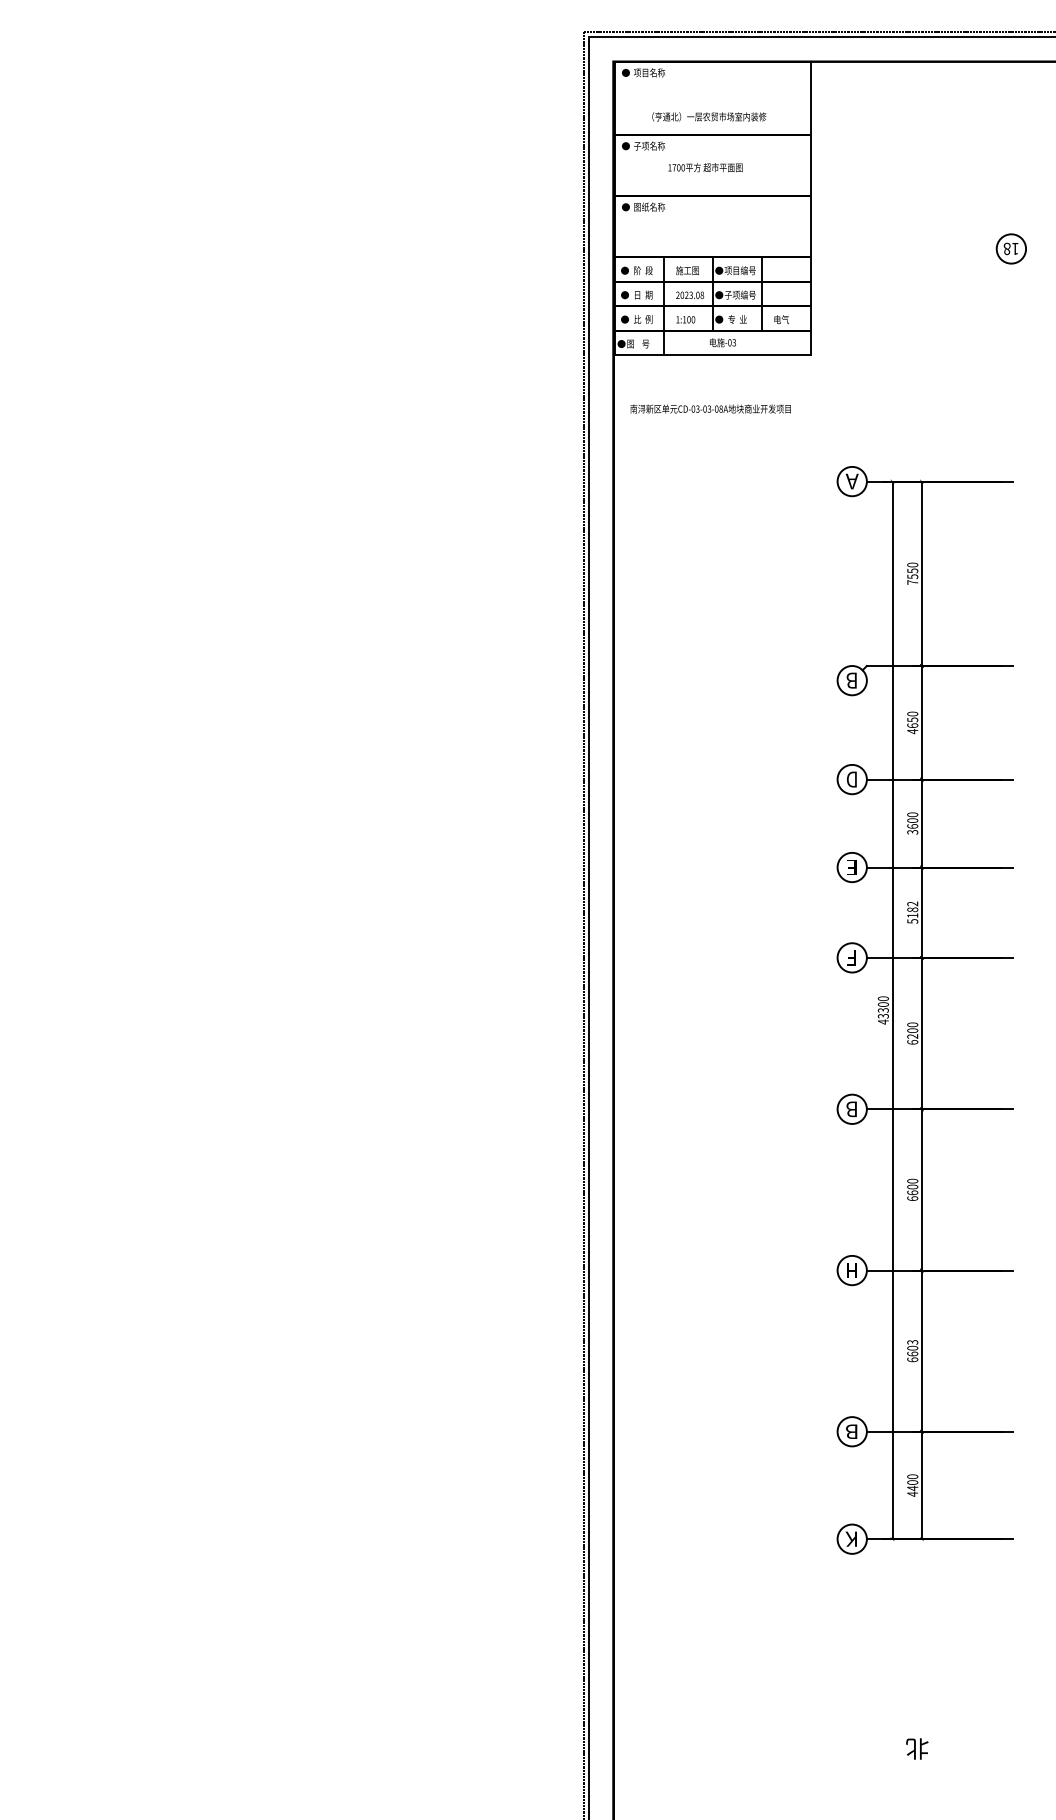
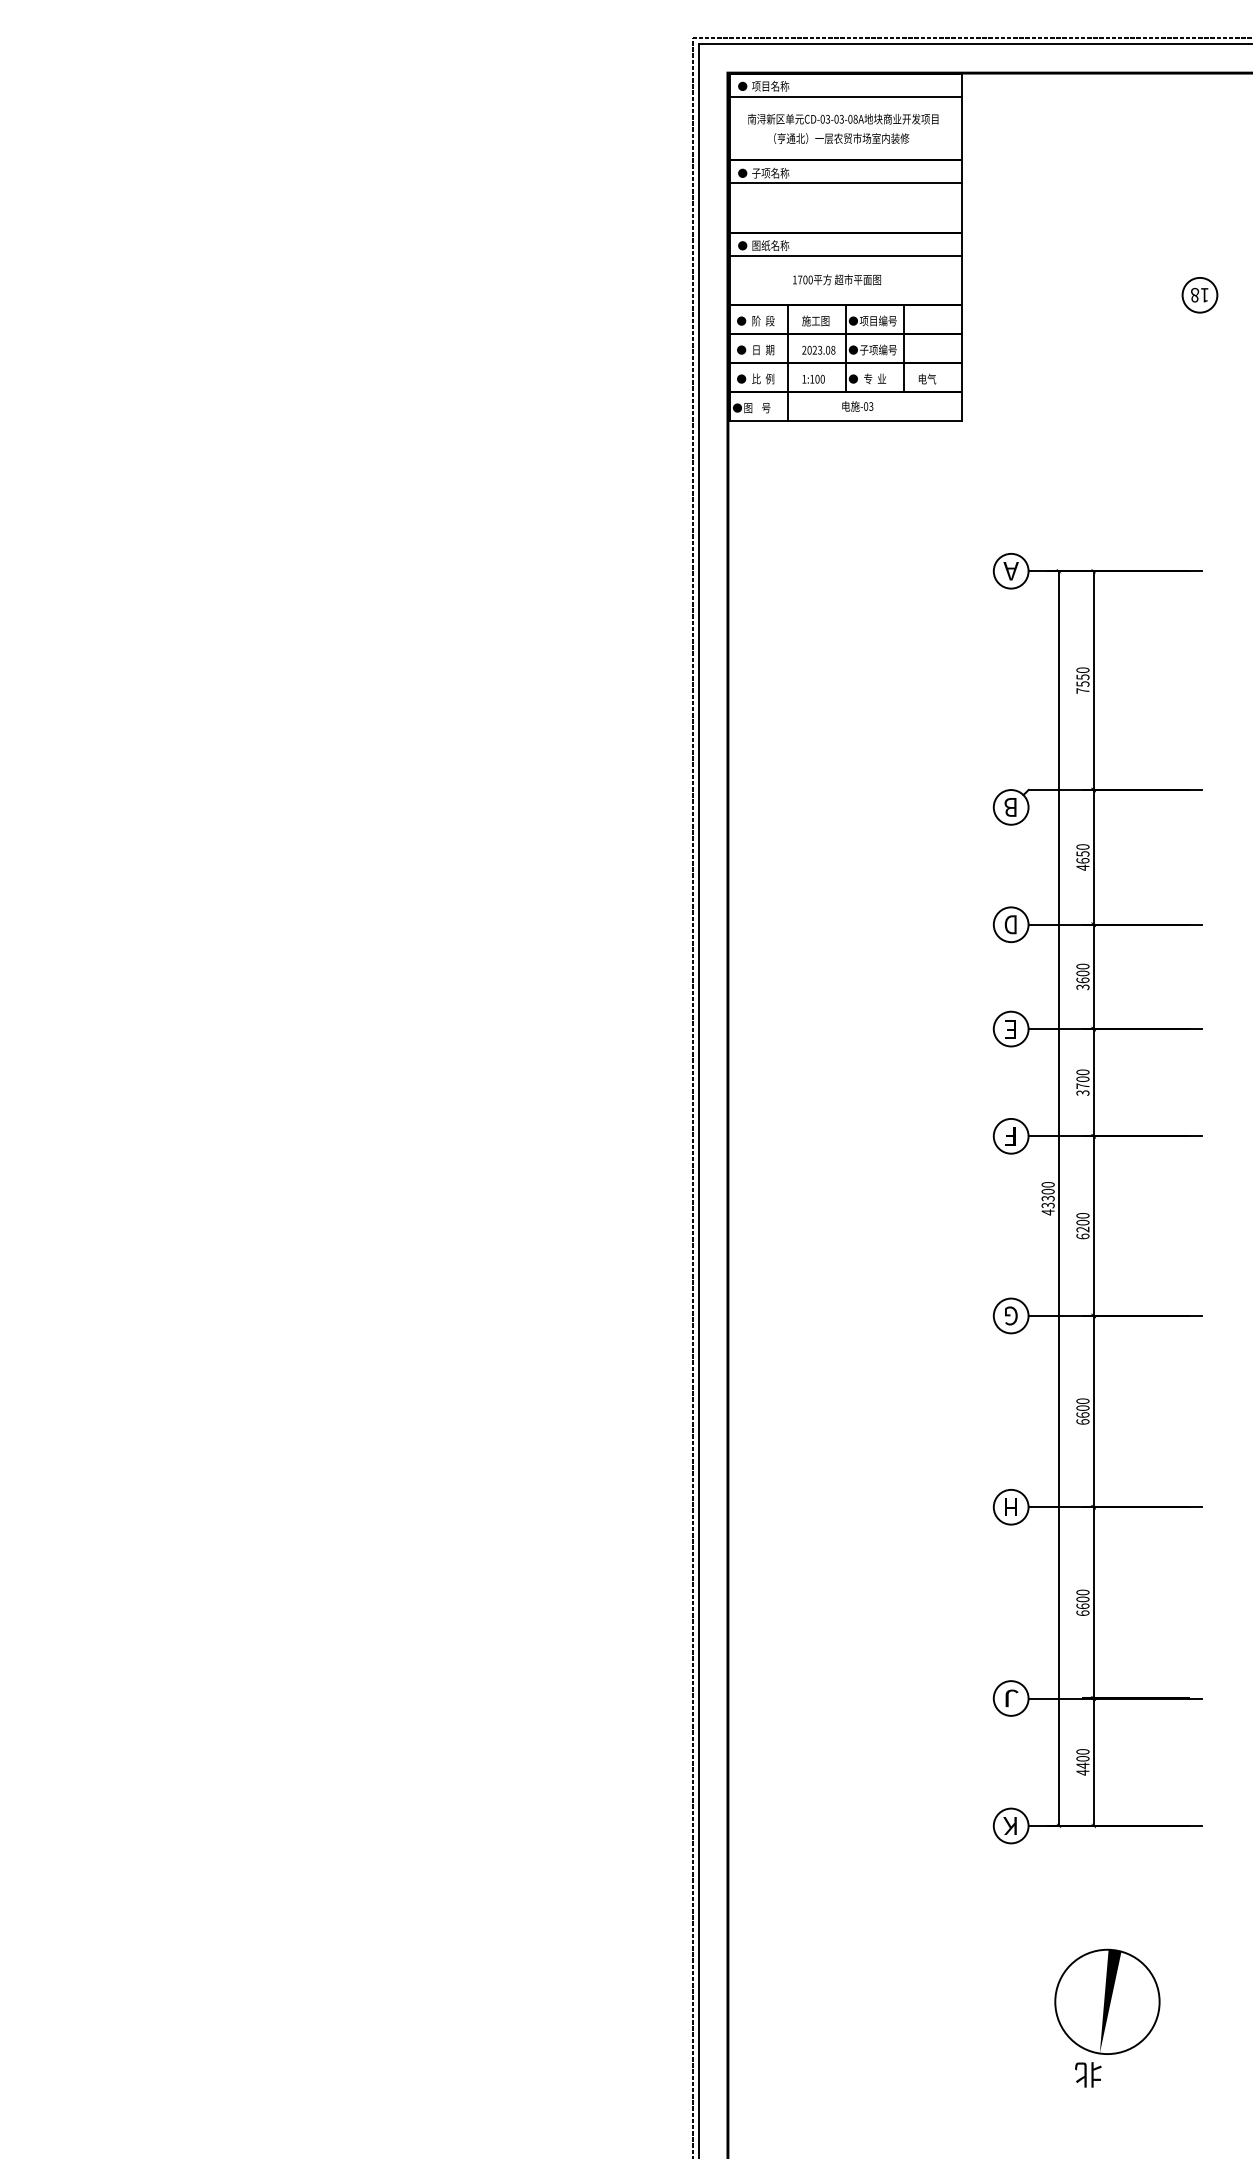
line: (712, 81) -> (845, 96), added
line: (712, 154) -> (845, 183), added
text: (705, 167) -> (836, 279), moved
line: (712, 215) -> (845, 255), added
text: (710, 408) -> (843, 118), moved
text: (912, 912) -> (1082, 1082), 5182 -> 3700
text: (851, 1108) -> (1010, 1315), B -> G
text: (912, 1342) -> (1082, 1592), 6603 -> 6600
text: (851, 1431) -> (1010, 1698), B -> J
part: (933, 1687) -> (1107, 2001), added

